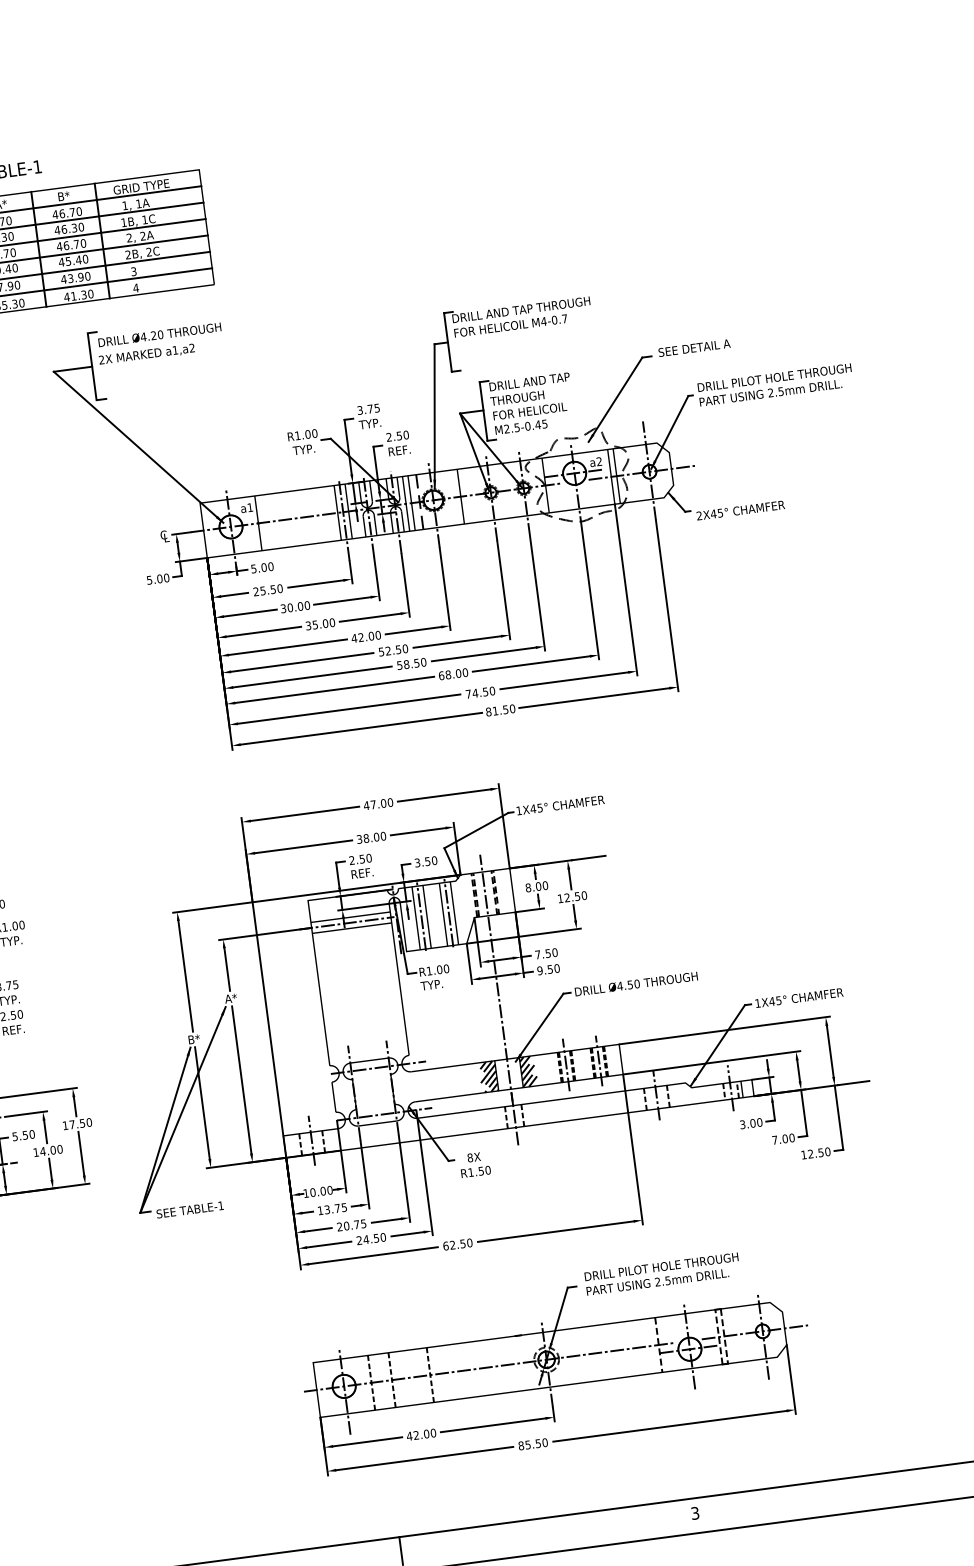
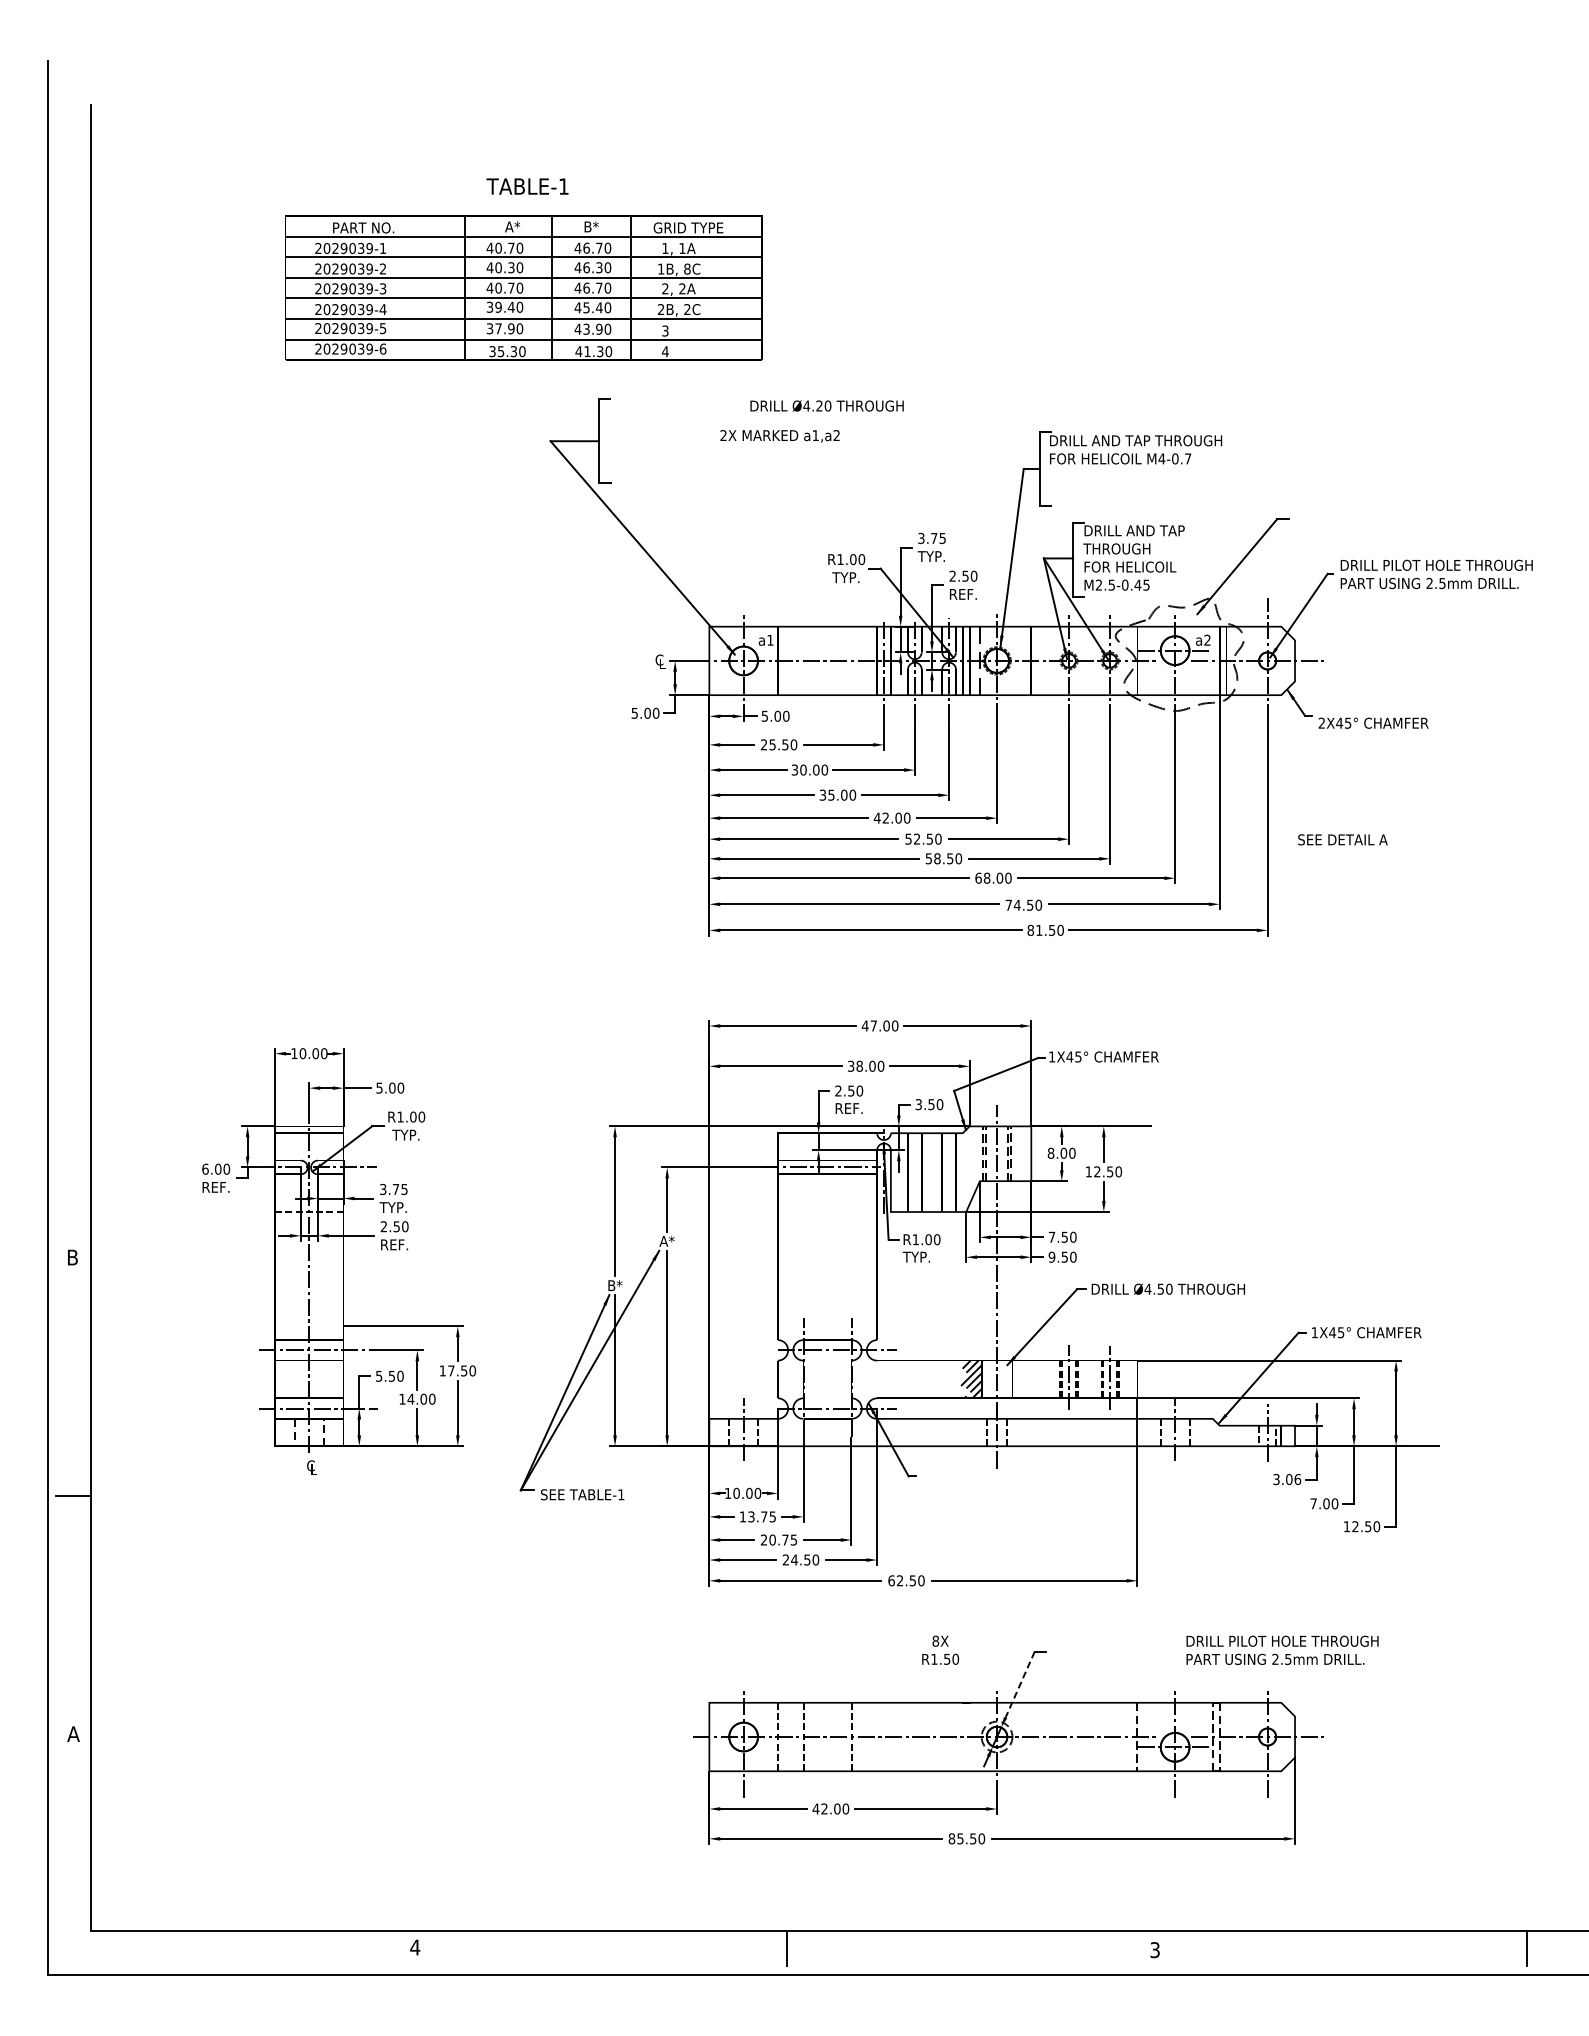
text: (144, 219) -> (687, 268), 1C -> 8C
text: (159, 334) -> (826, 405), moved
text: (694, 347) -> (1342, 839), moved
text: (146, 354) -> (779, 436), moved
line: (449, 913) -> (949, 1171), removed
line: (421, 916) -> (914, 1171), removed
hatch: (528, 1071) -> (1021, 1379), removed
text: (759, 1122) -> (1297, 1479), 3.00 -> 3.06
text: (474, 1164) -> (940, 1649), moved
text: (662, 1273) -> (1282, 1649), moved
line: (559, 1316) -> (1019, 1685), solid -> dashed

